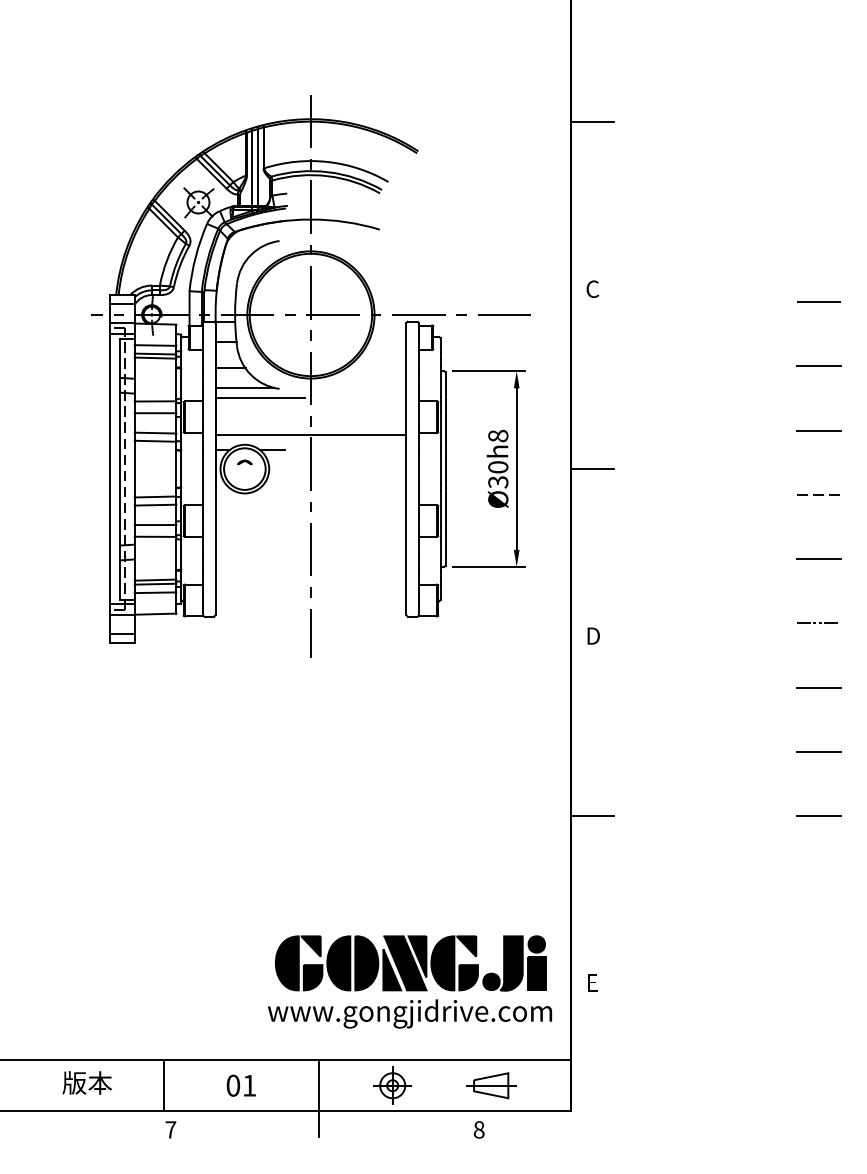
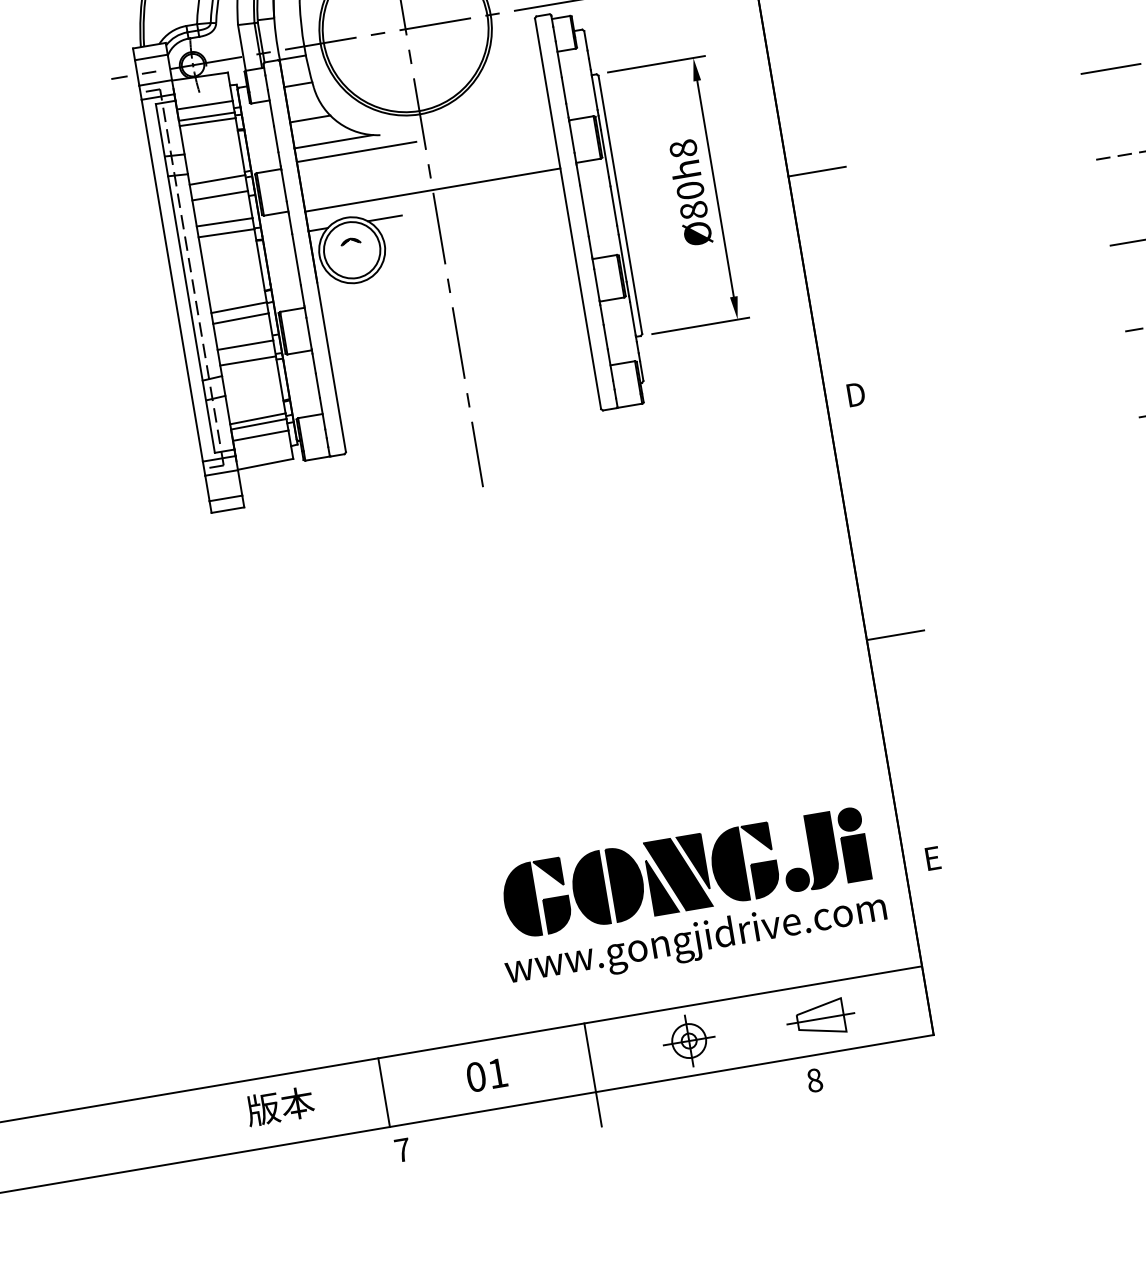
text: (498, 482) -> (694, 210), Ø30h8 -> Ø80h8

